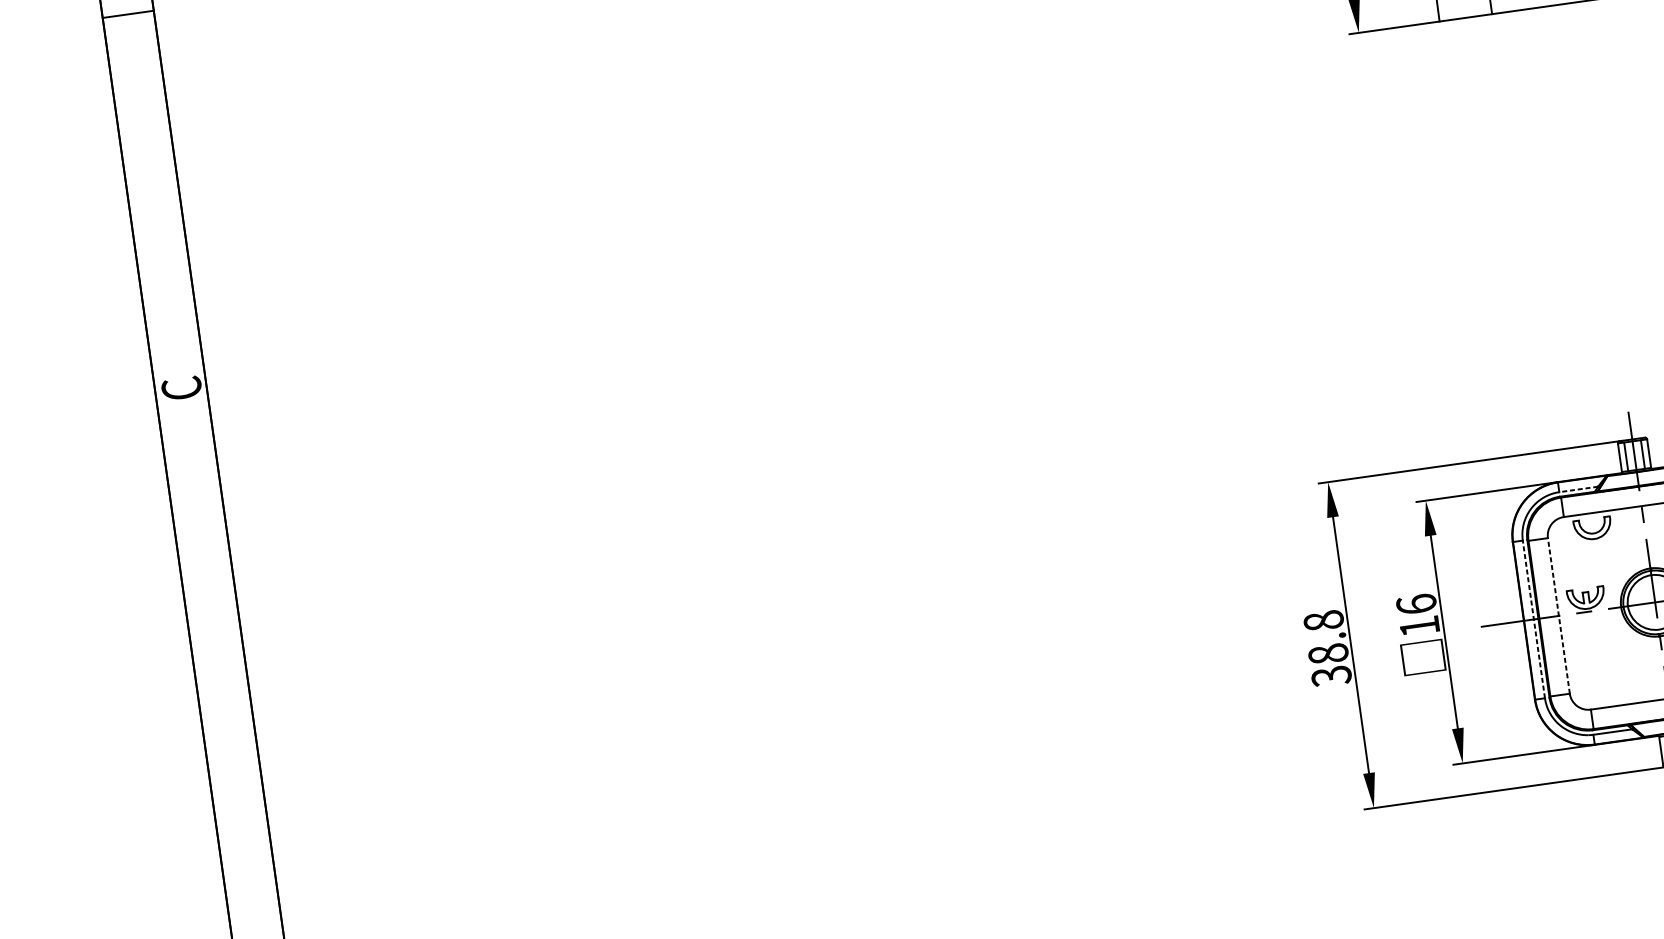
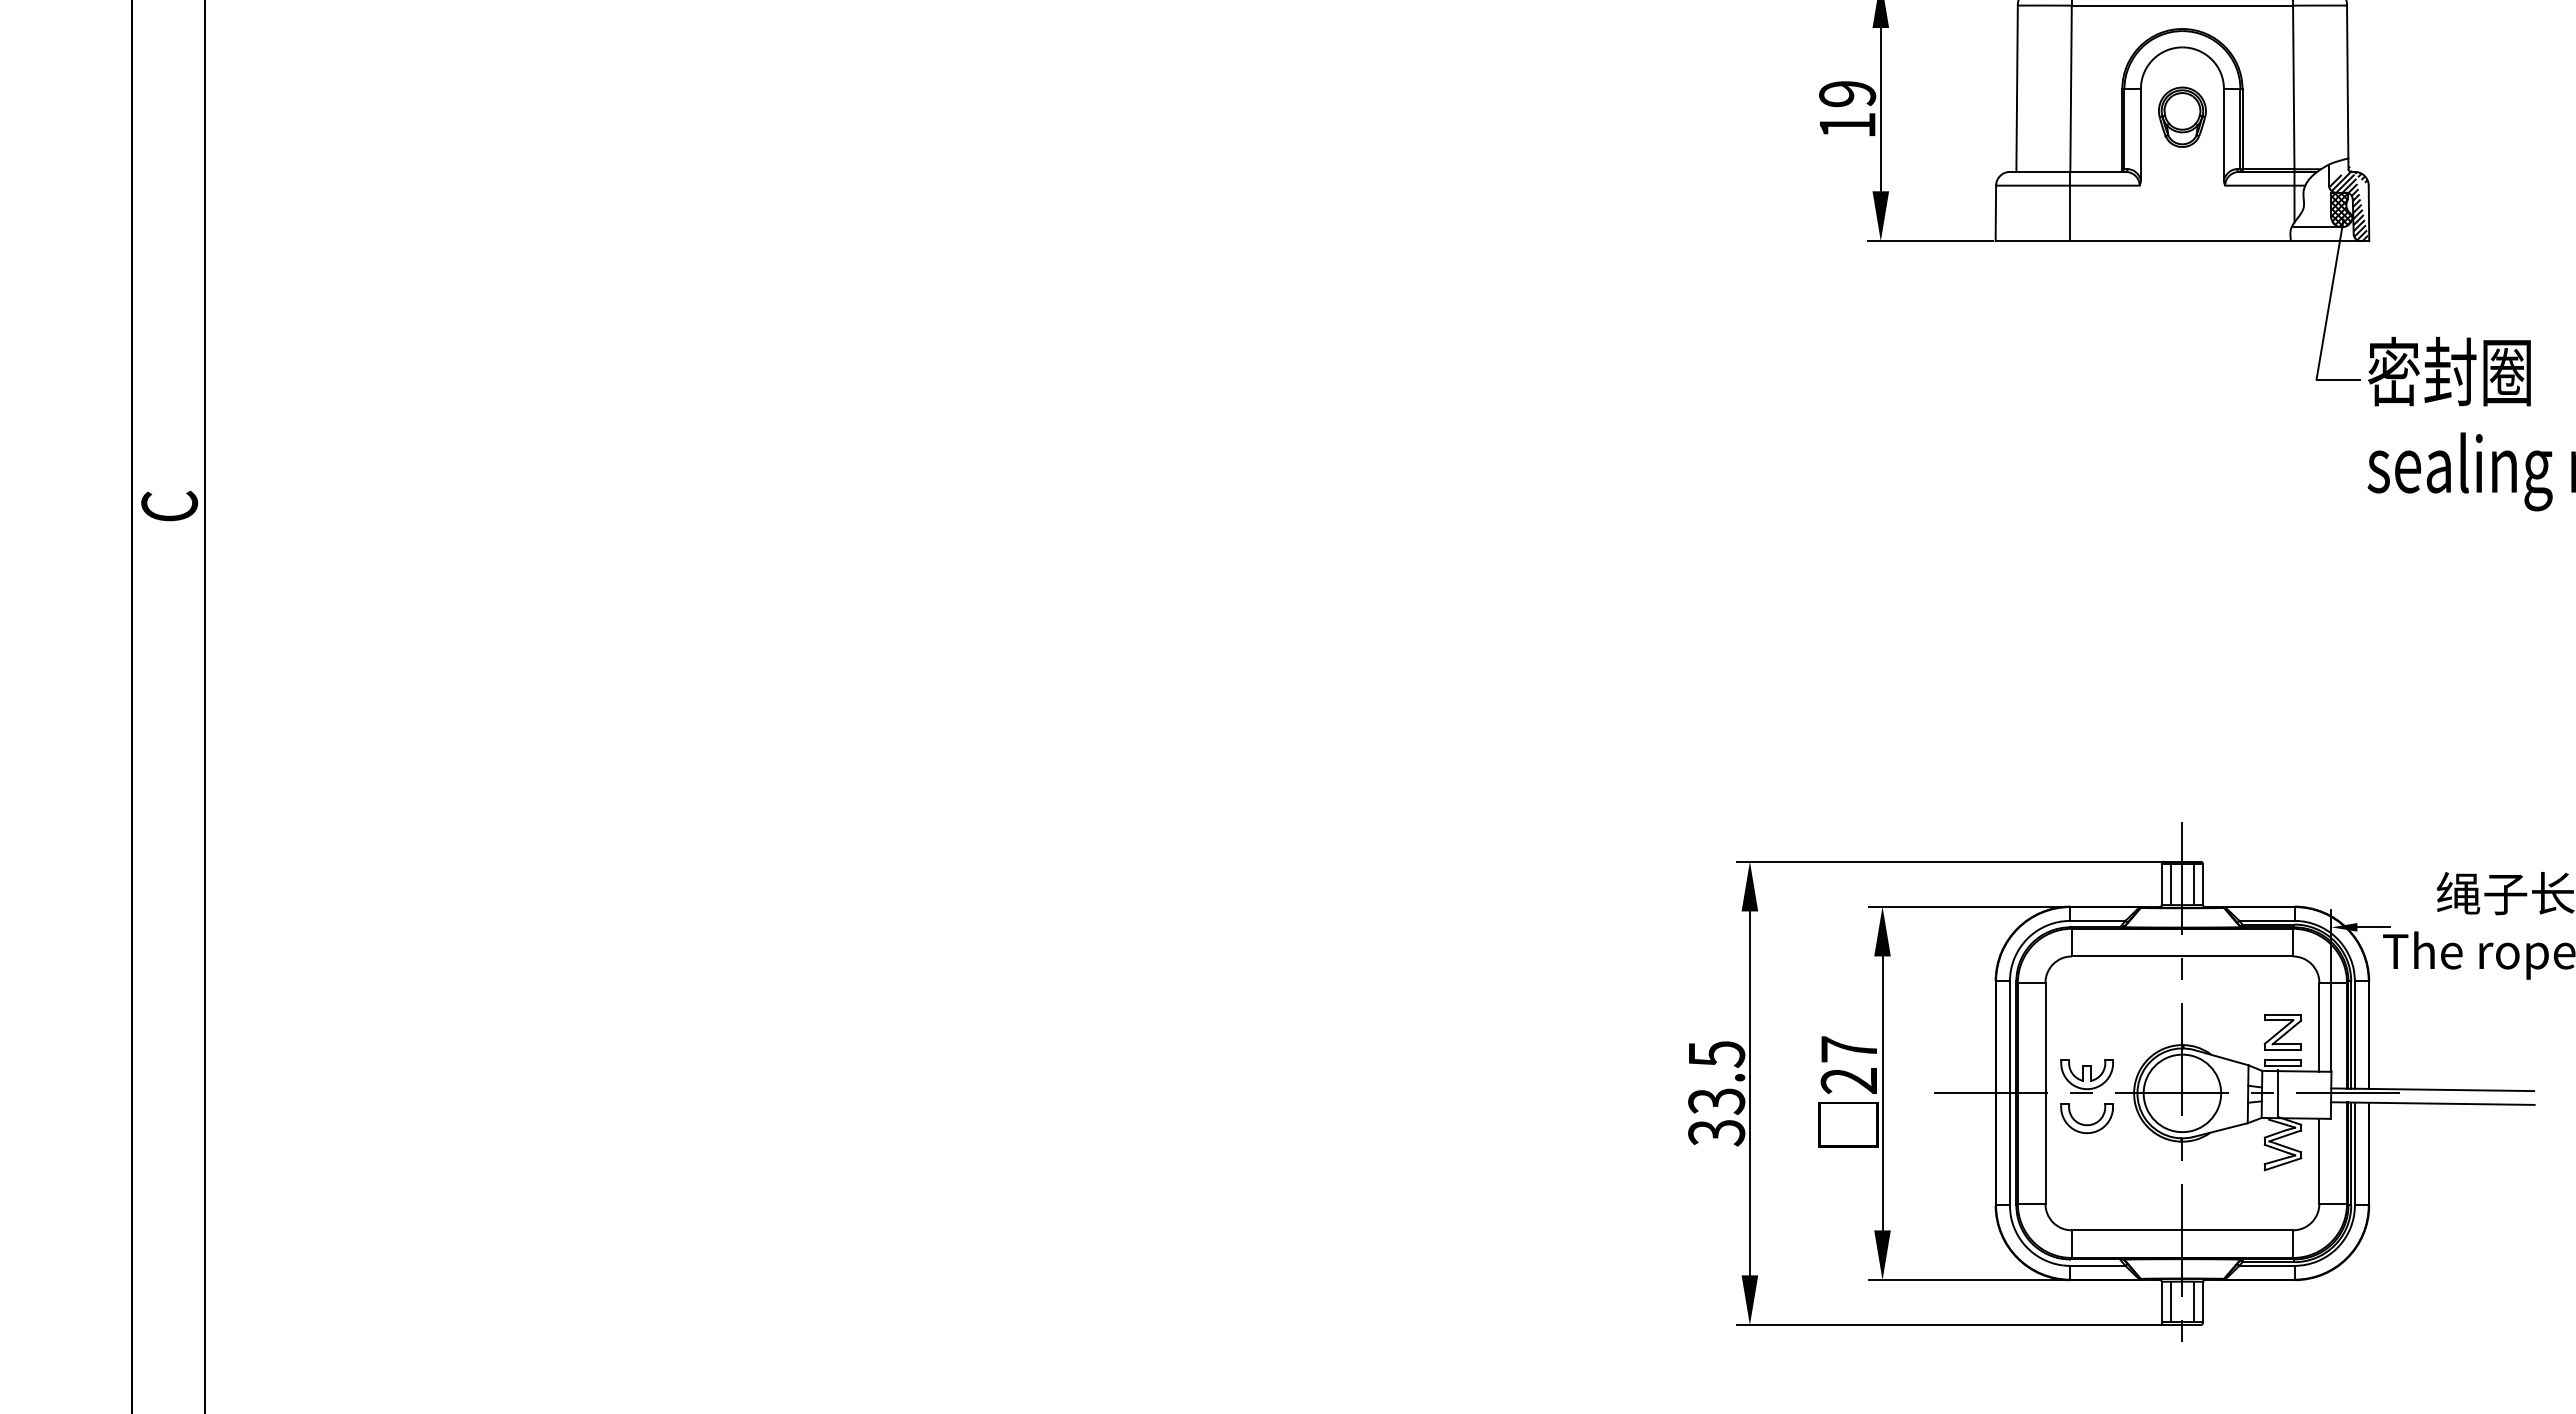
line: (1578, 489) -> (2097, 920), dashed -> solid
part: (1592, 528) -> (2086, 1118), moved
text: (1417, 615) -> (1848, 1064), 16 -> 27
line: (1558, 616) -> (2045, 1093), dashed -> solid
line: (1533, 618) -> (2009, 1092), dashed -> solid
text: (1326, 637) -> (1716, 1078), 38.8 -> 33.5

